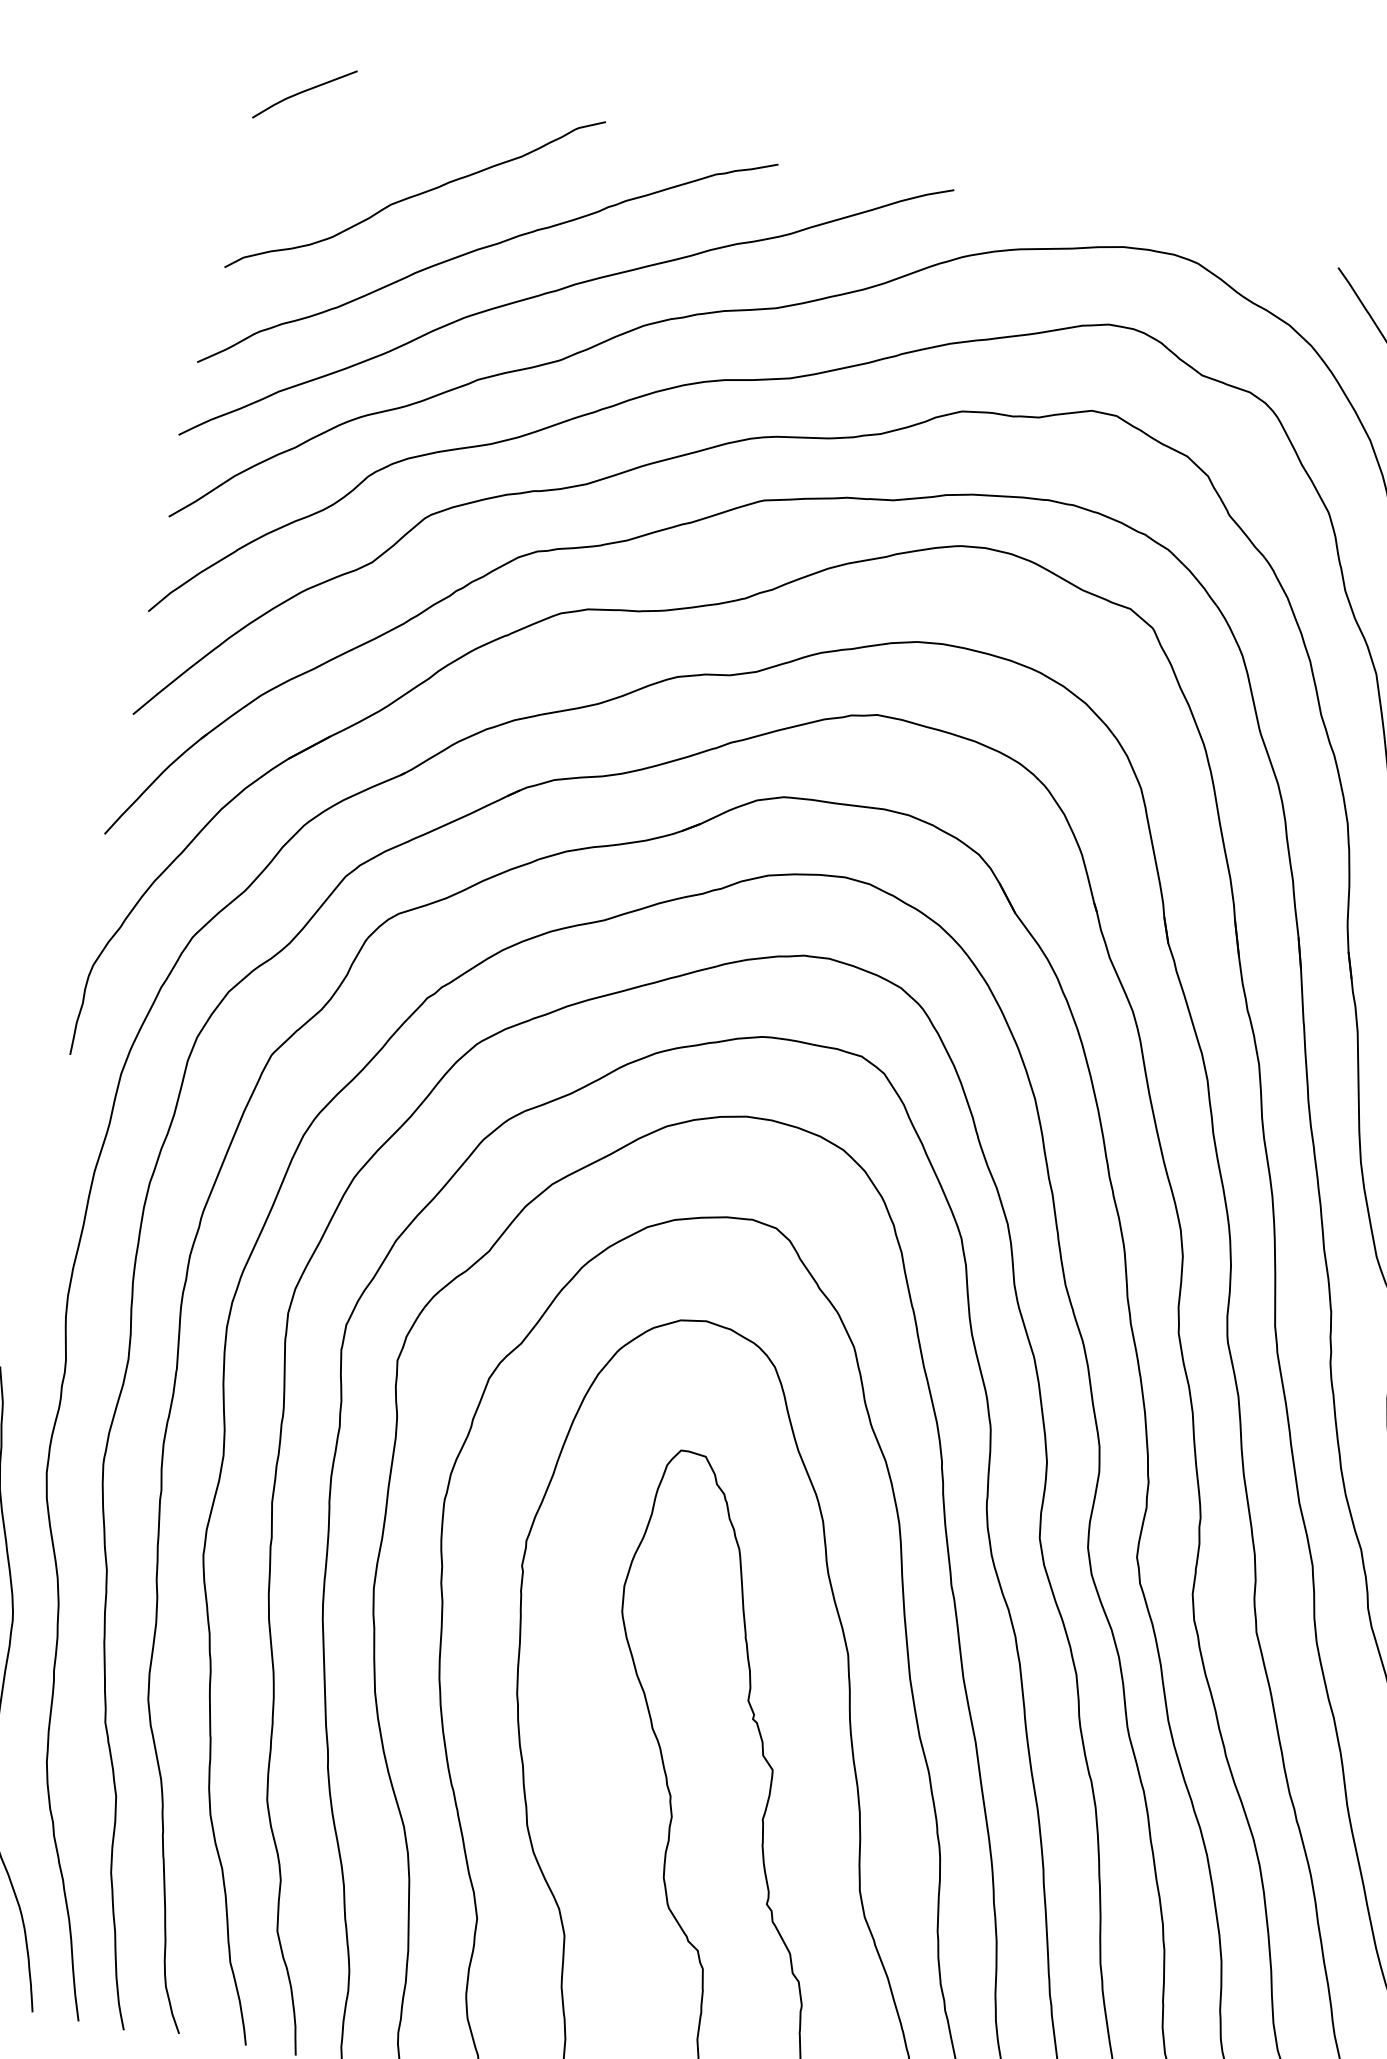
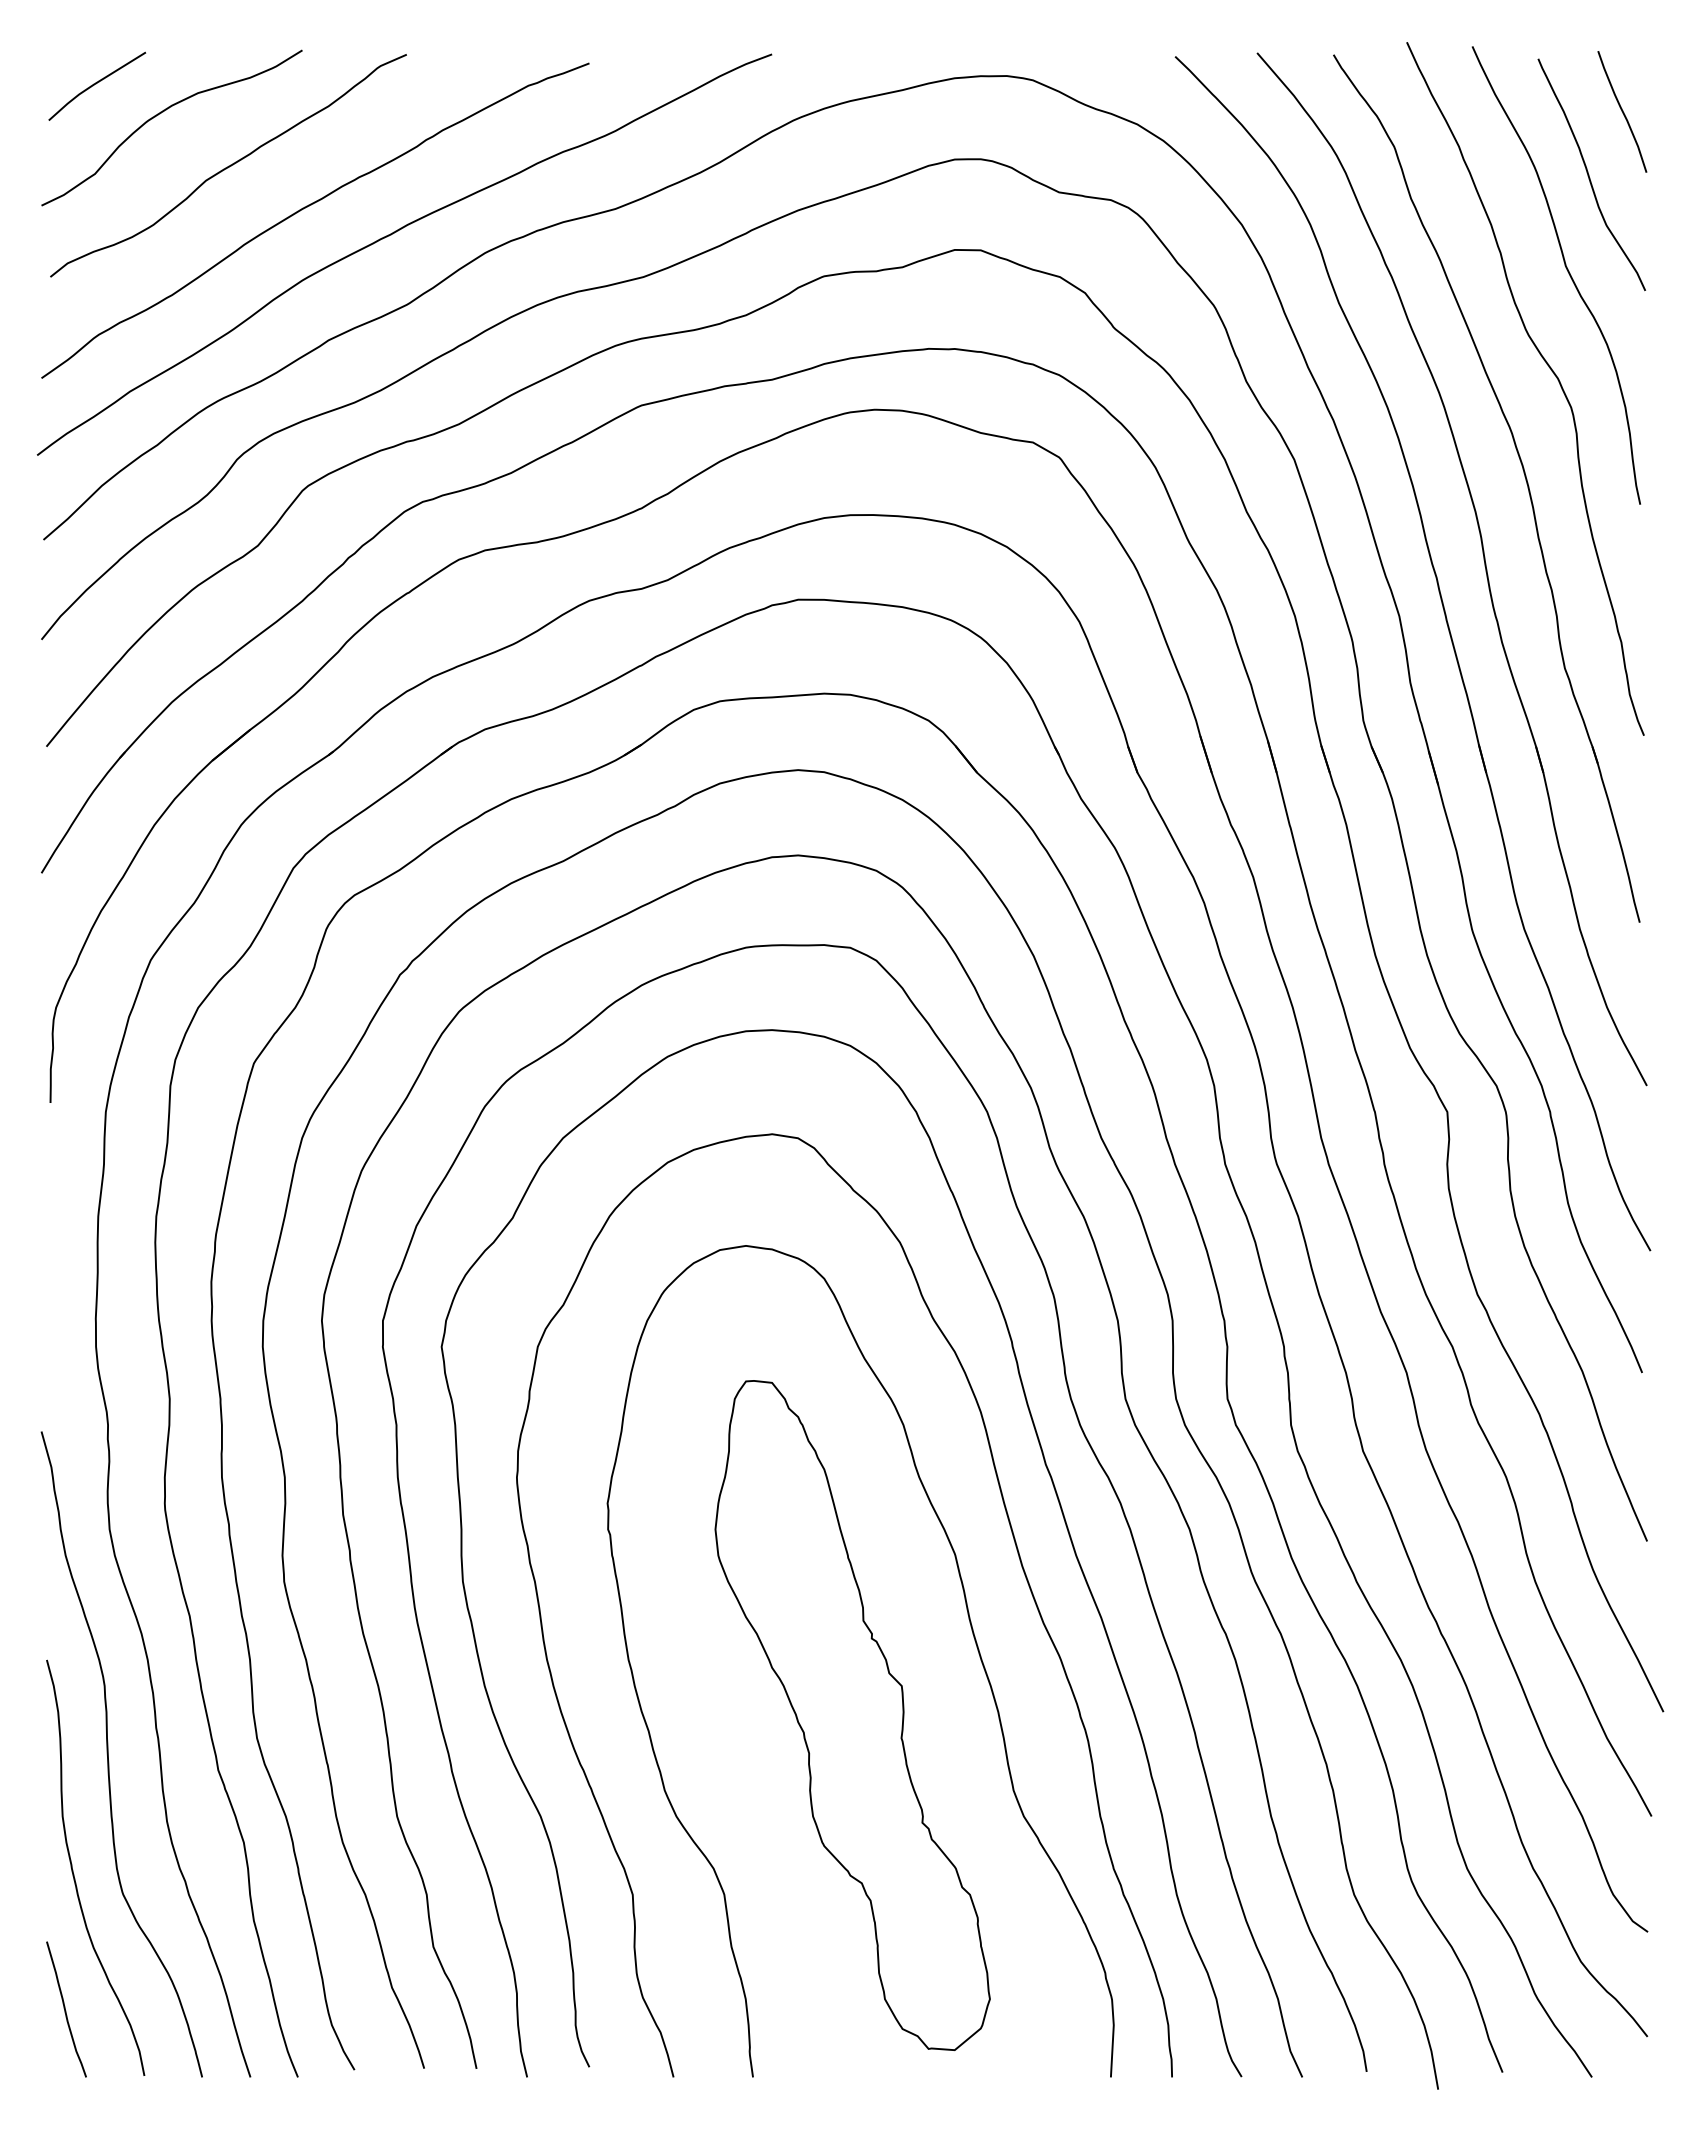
curve: (363, 131) -> (163, 112), added

